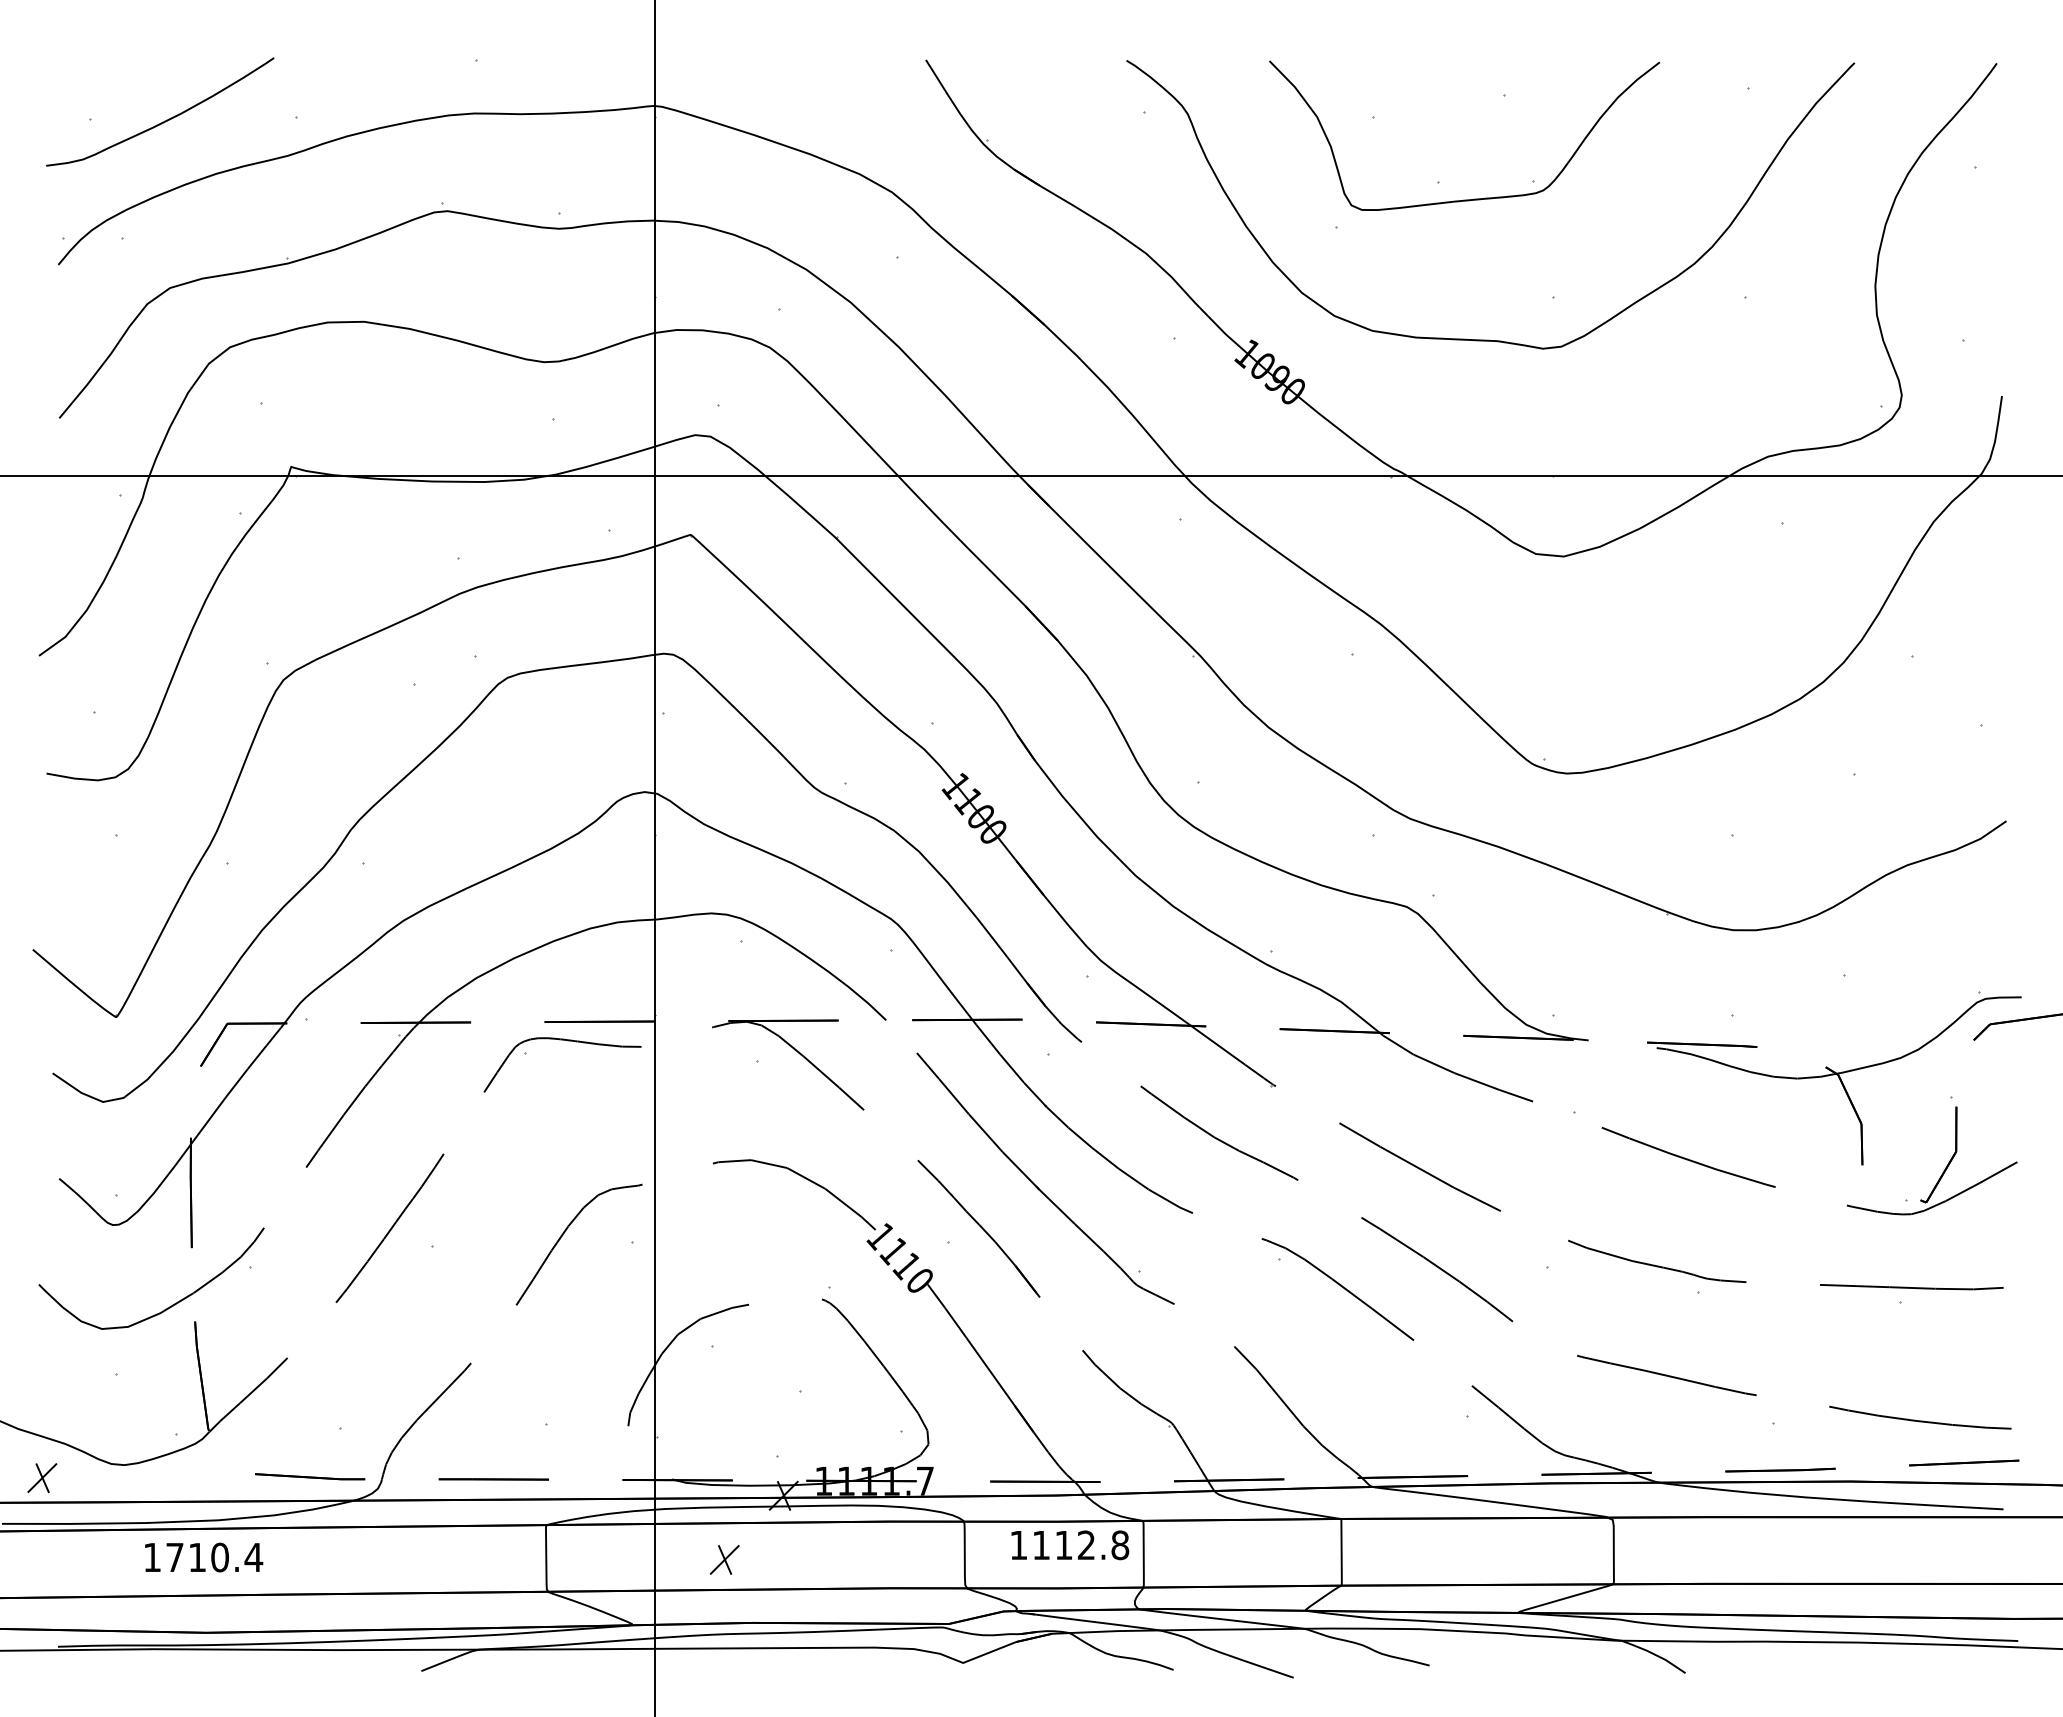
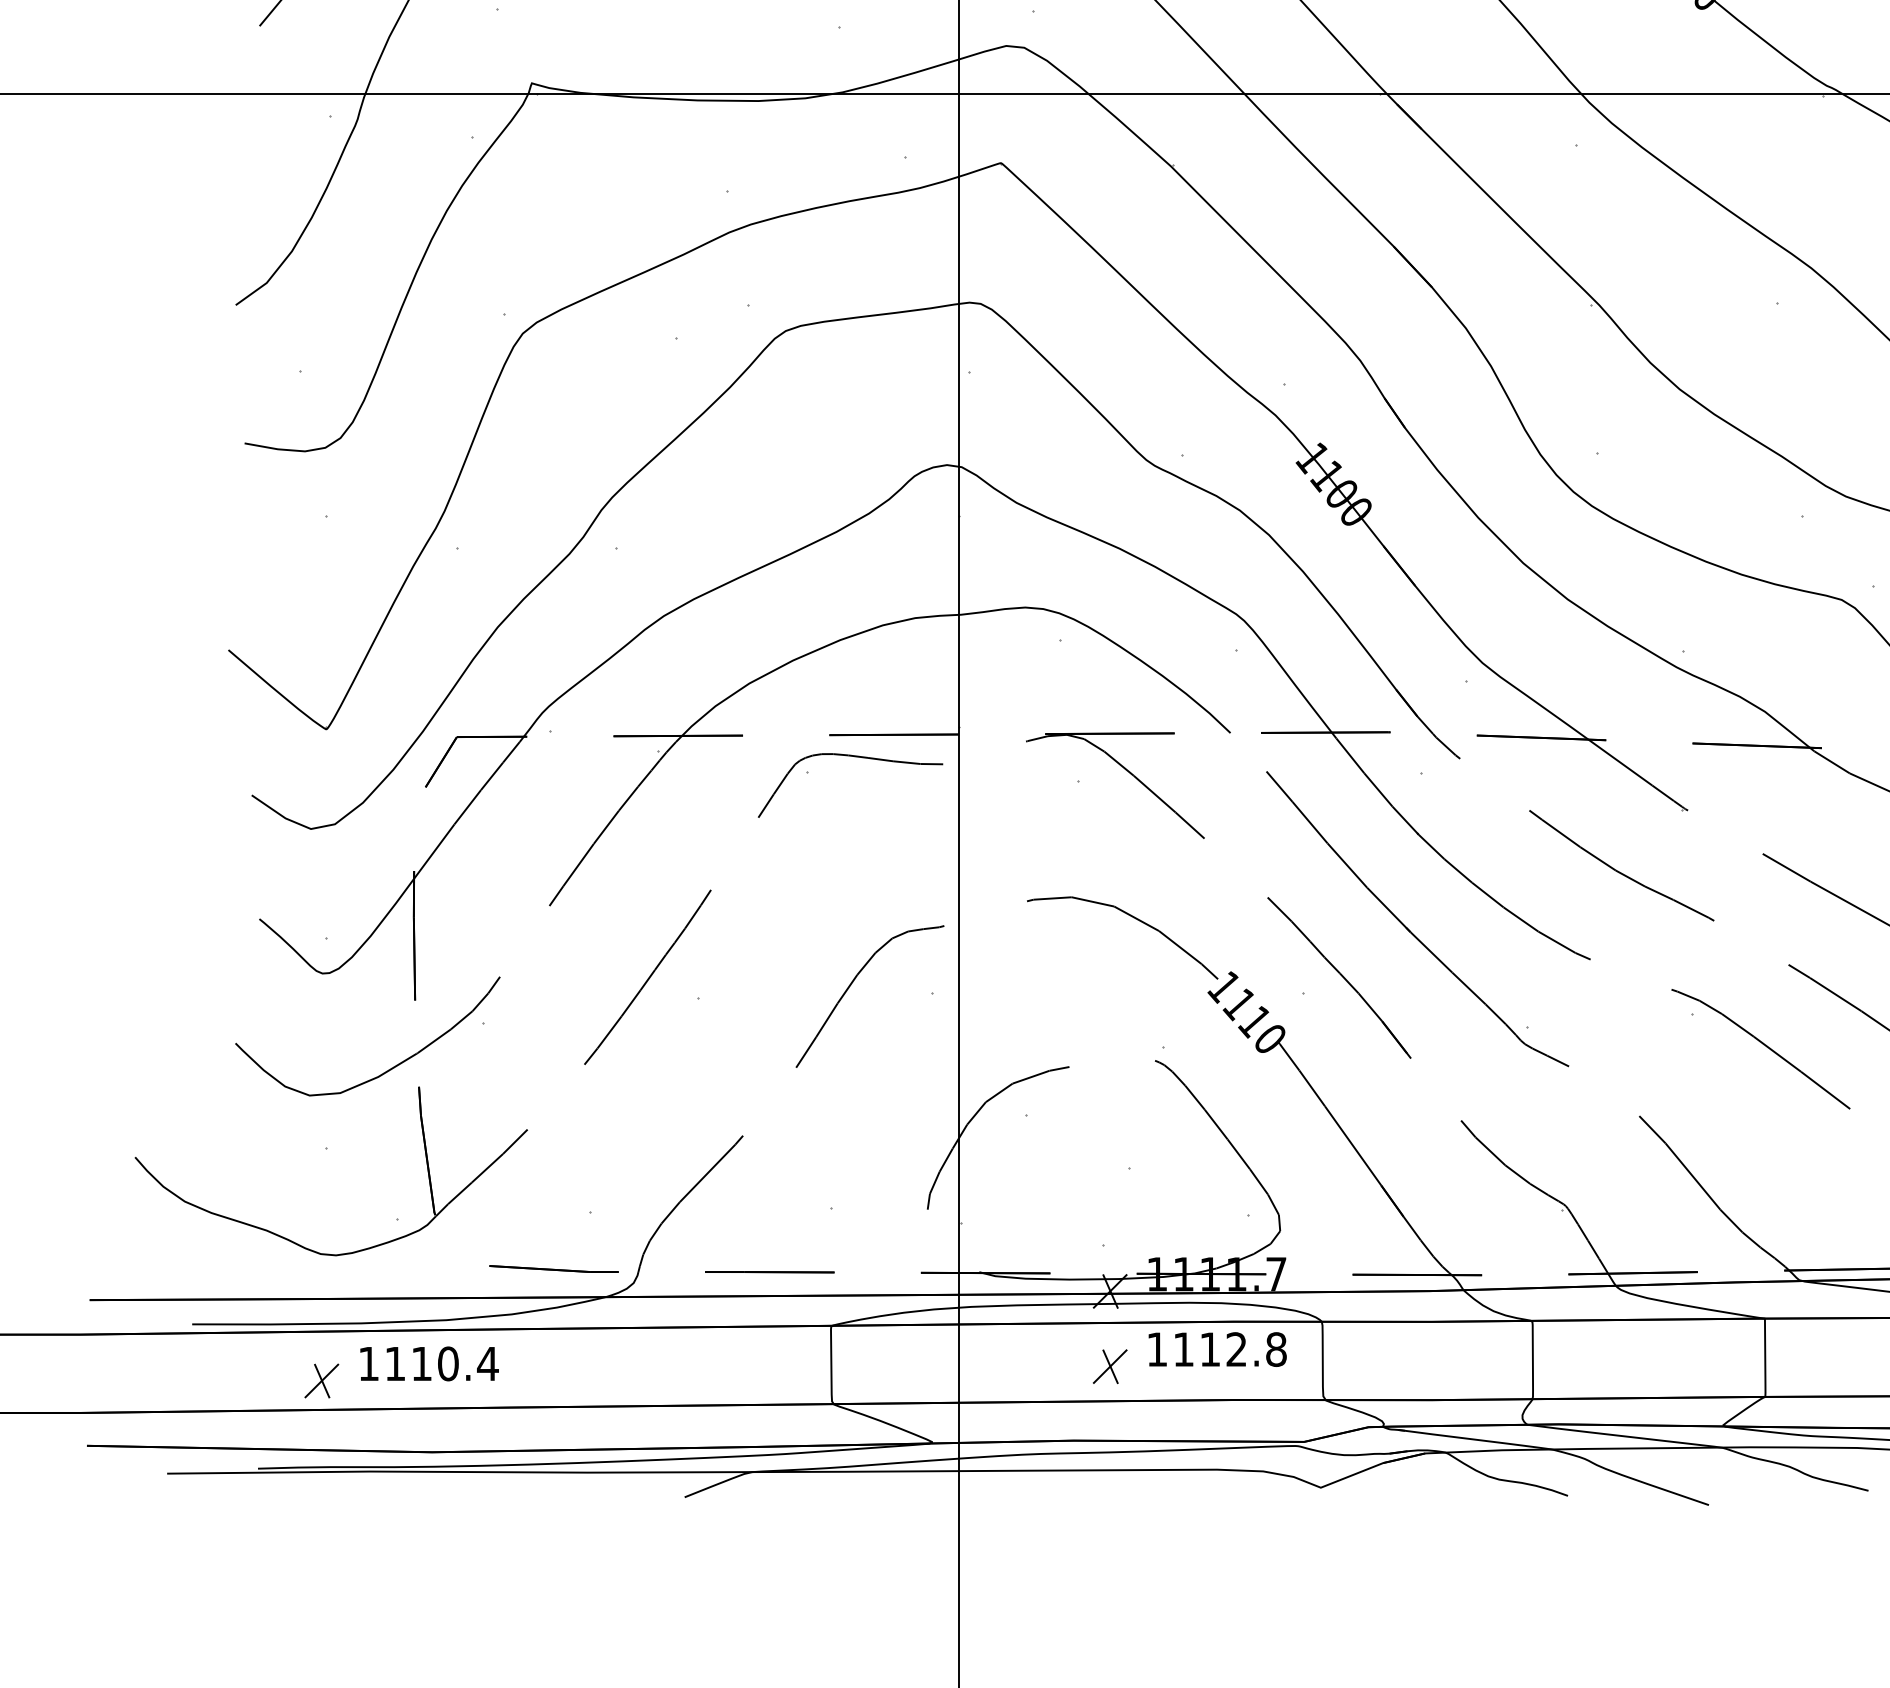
part: (42, 1477) -> (322, 1380), moved
text: (1070, 1545) -> (1217, 1349), moved
text: (174, 1557) -> (394, 1363), 1710.4 -> 1110.4
part: (724, 1559) -> (1109, 1366), moved

